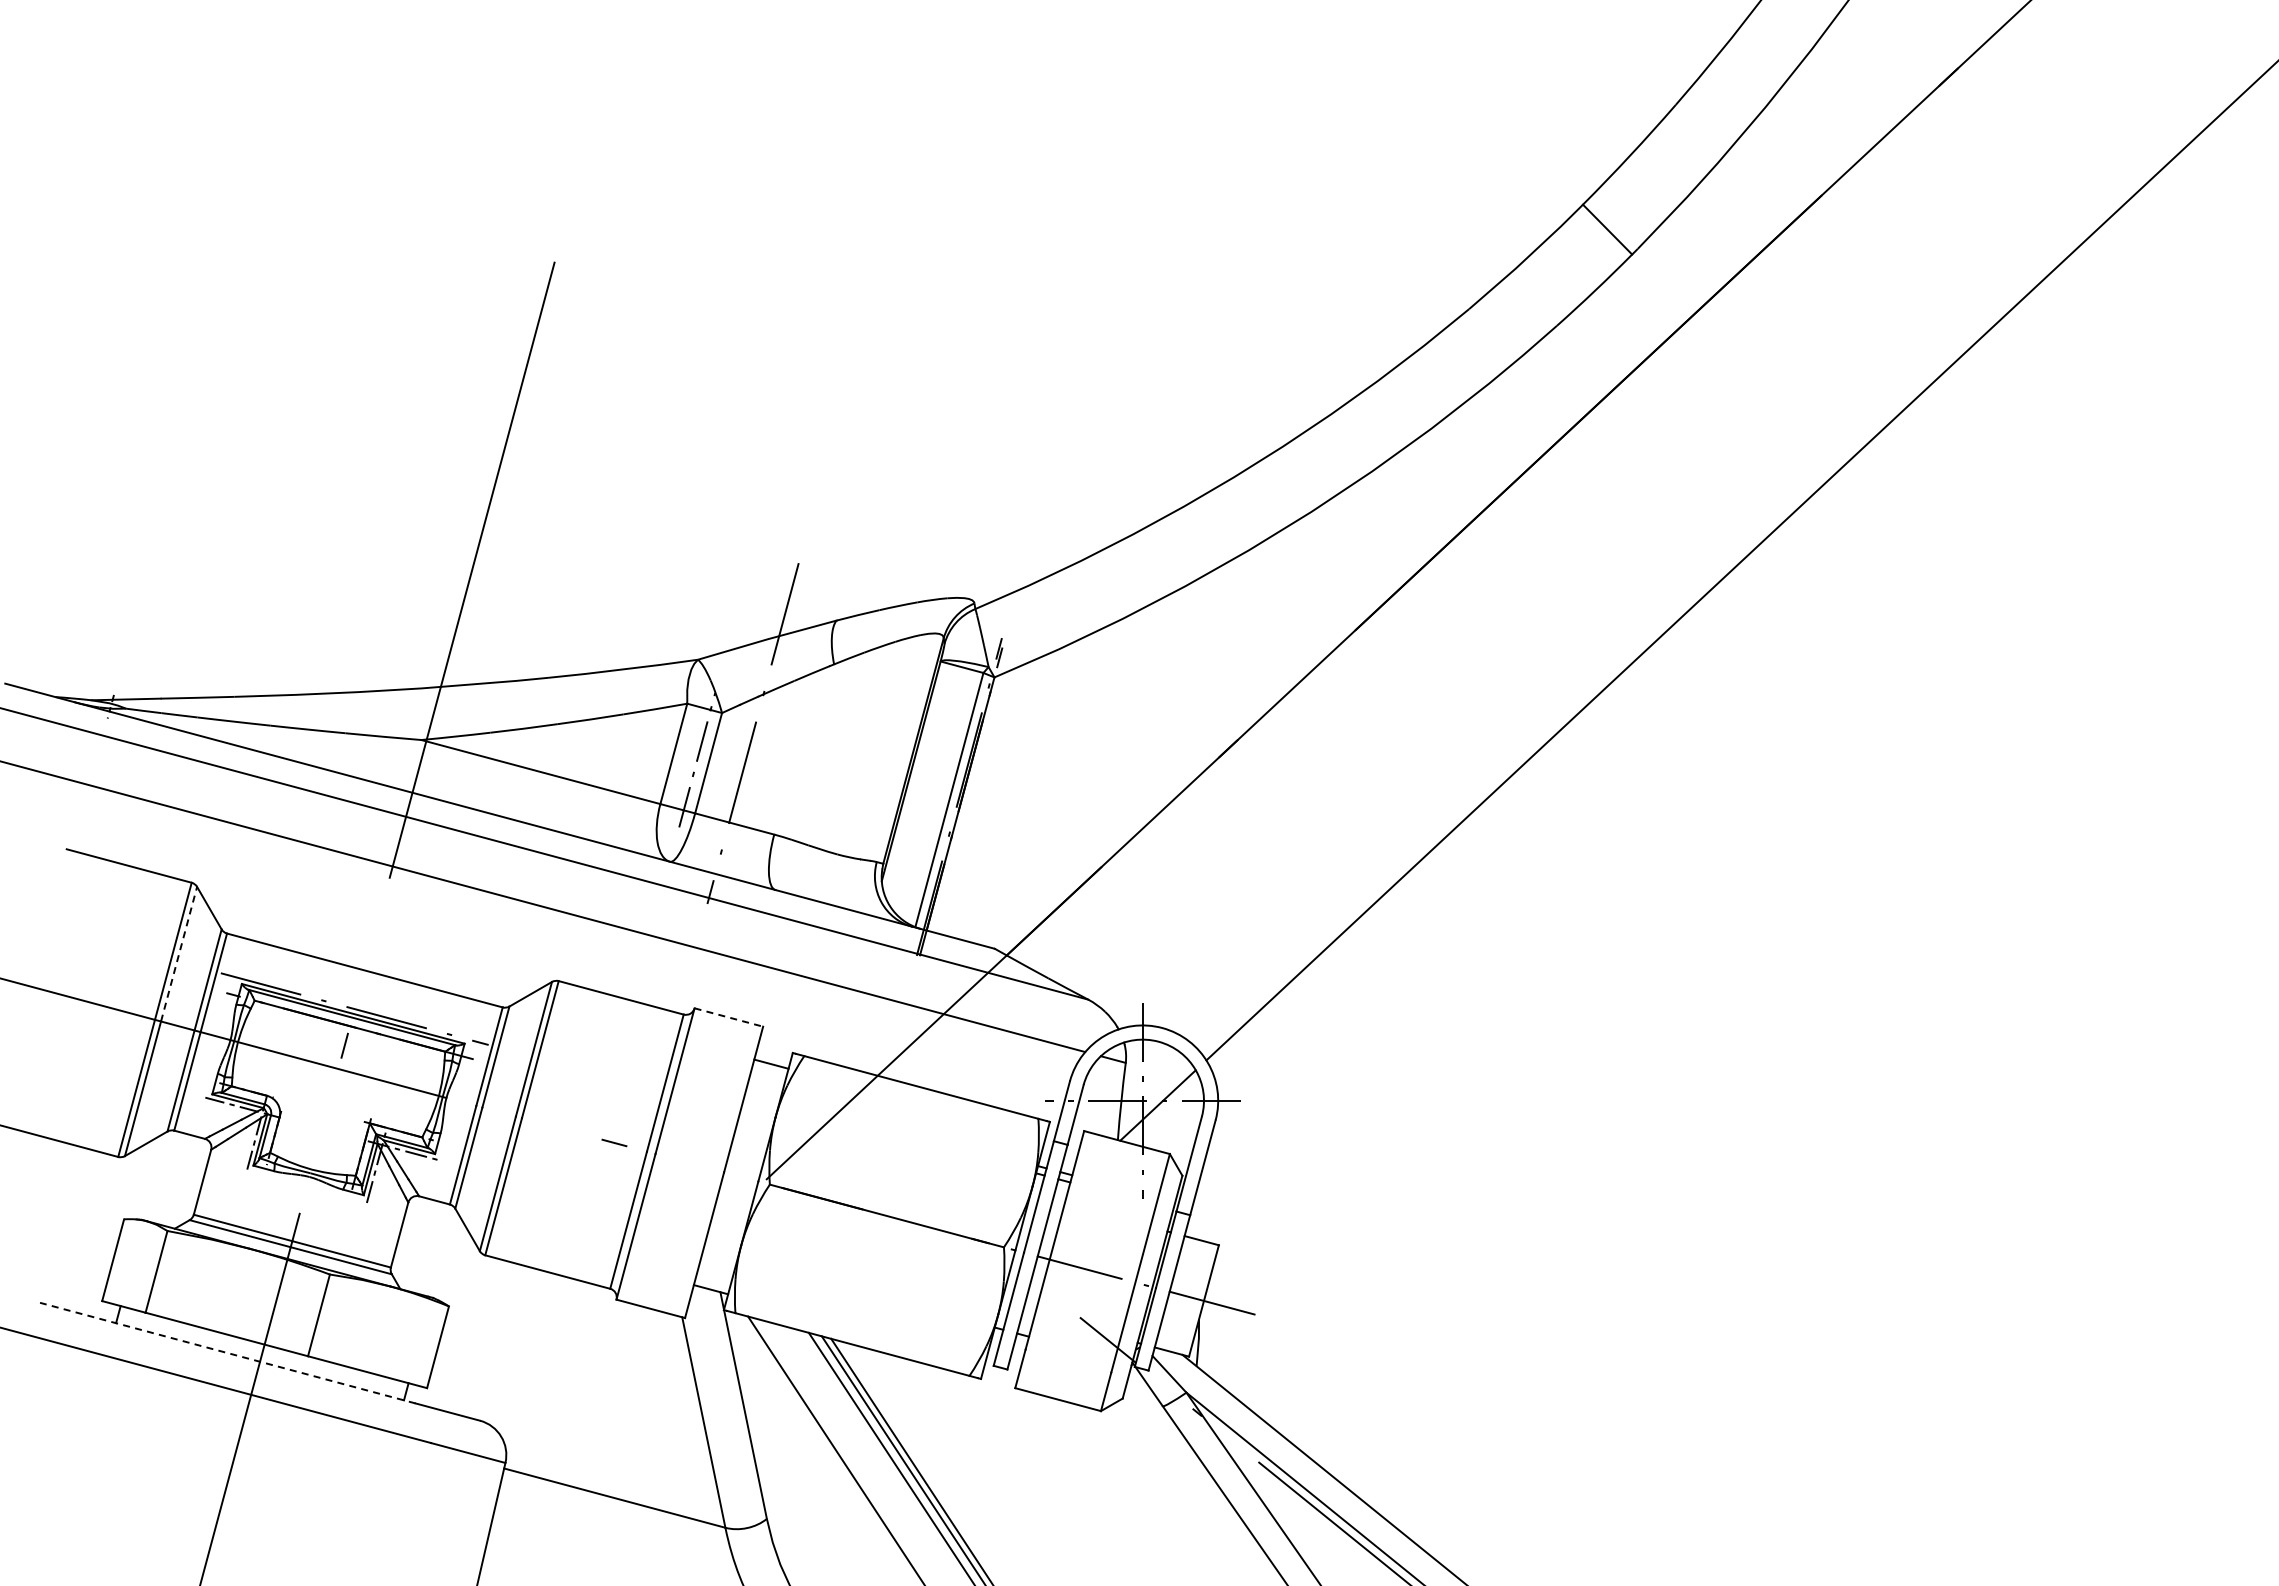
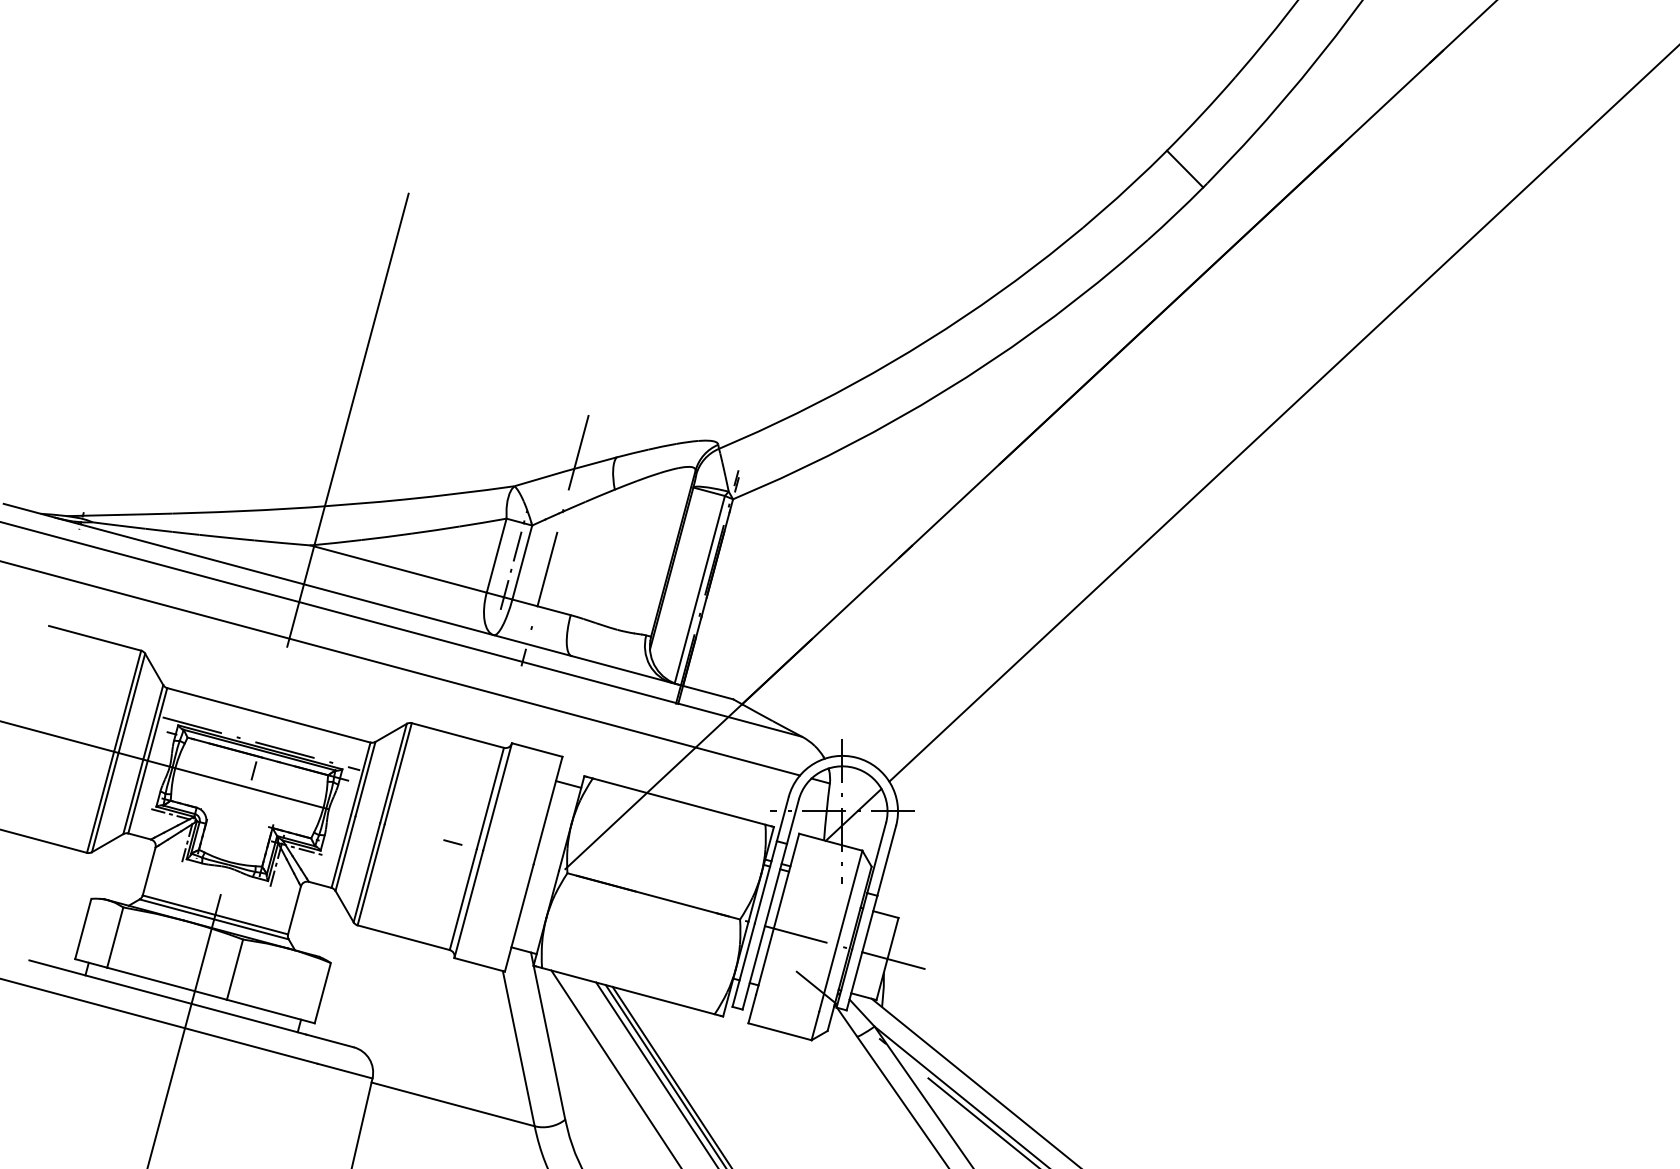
line: (179, 954) -> (132, 703), dashed -> solid
line: (729, 1017) -> (537, 750), dashed -> solid
line: (227, 1353) -> (167, 997), dashed -> solid

